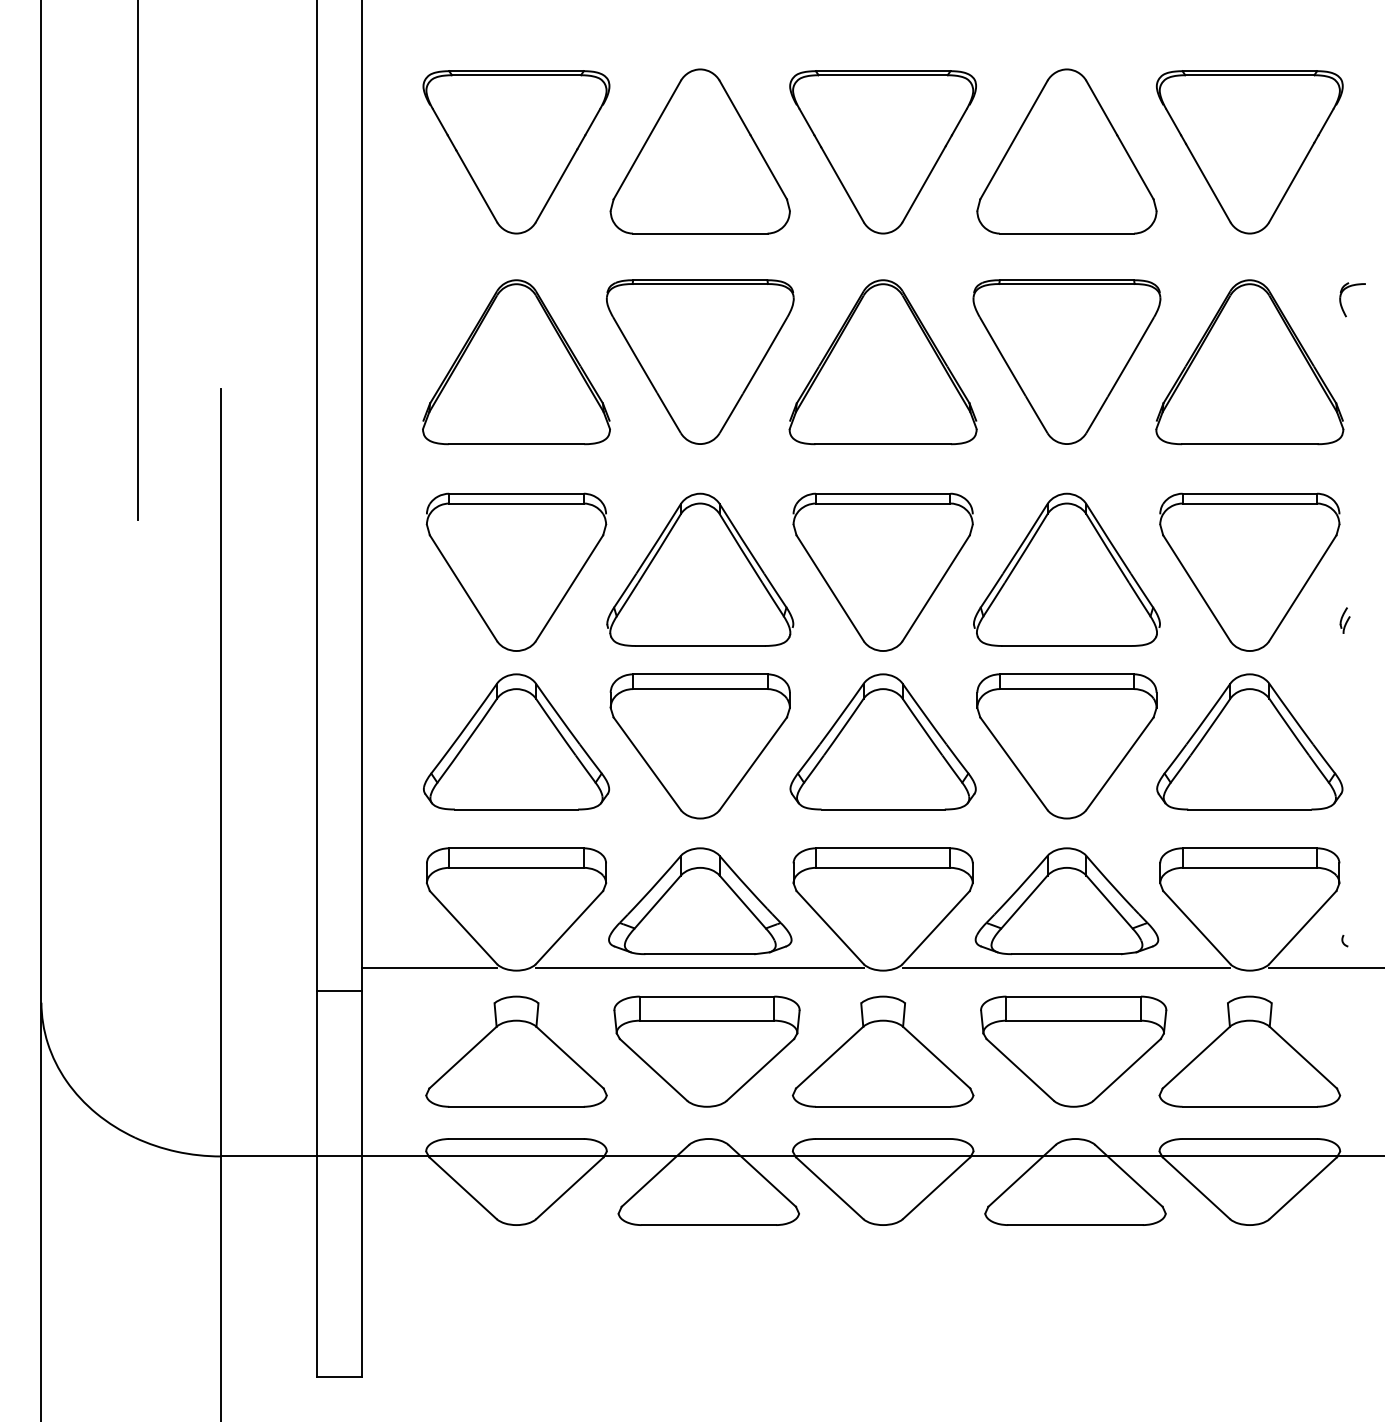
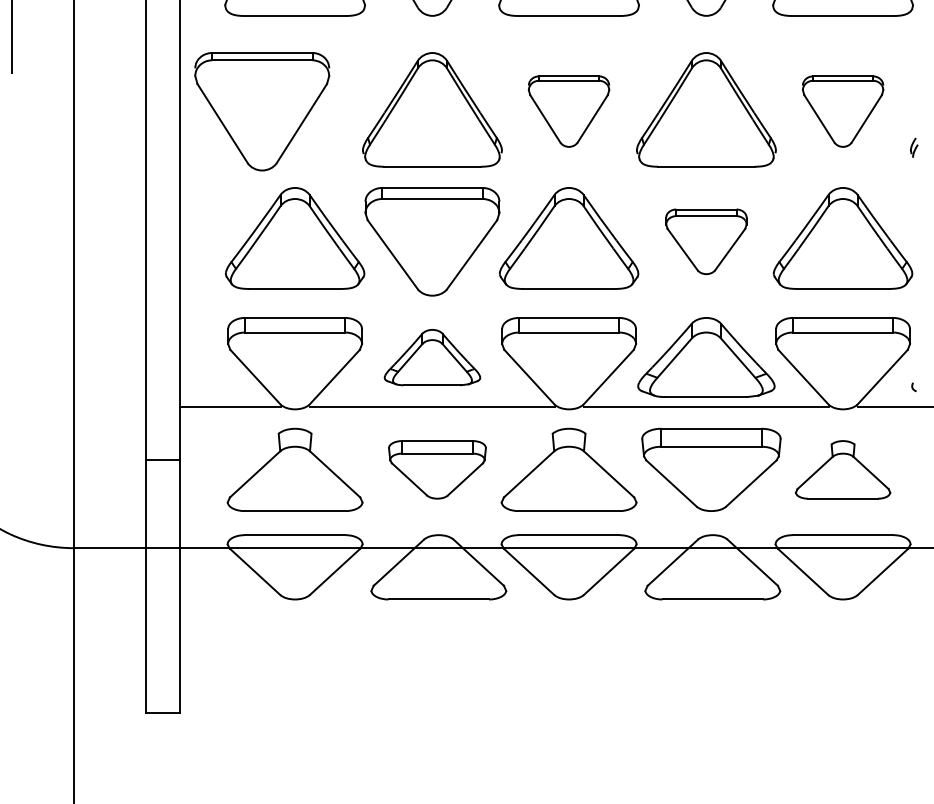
part: (516, 571) -> (262, 111), moved
part: (882, 571) -> (568, 111), size x0.6
part: (1249, 571) -> (842, 111), size x0.6
part: (1066, 746) -> (706, 241), size x0.6
part: (700, 901) -> (432, 357), size x0.7
line: (339, 990) -> (162, 459), moved
part: (706, 1051) -> (437, 469), size x0.7
part: (1249, 1051) -> (842, 469), size x0.7

